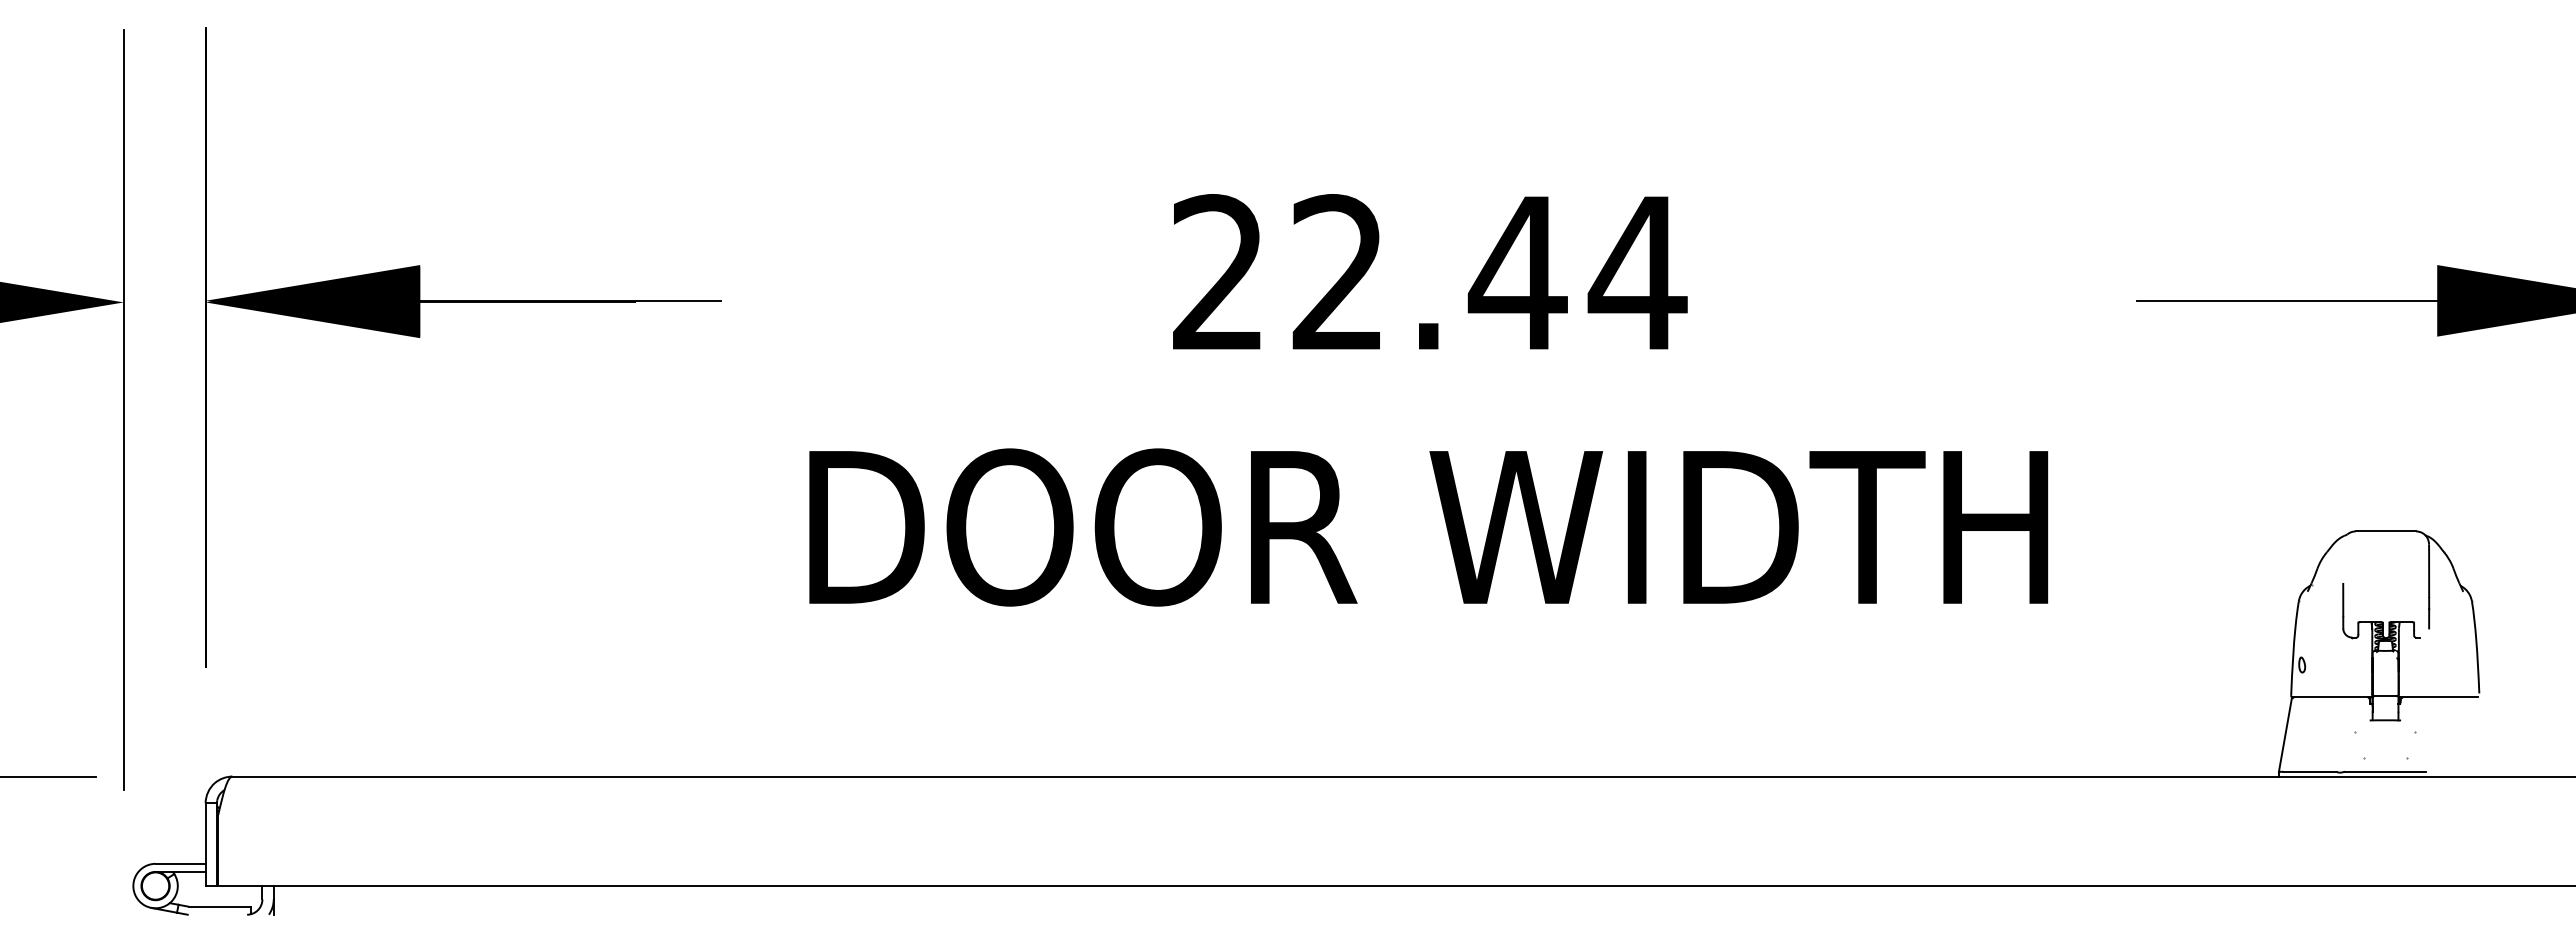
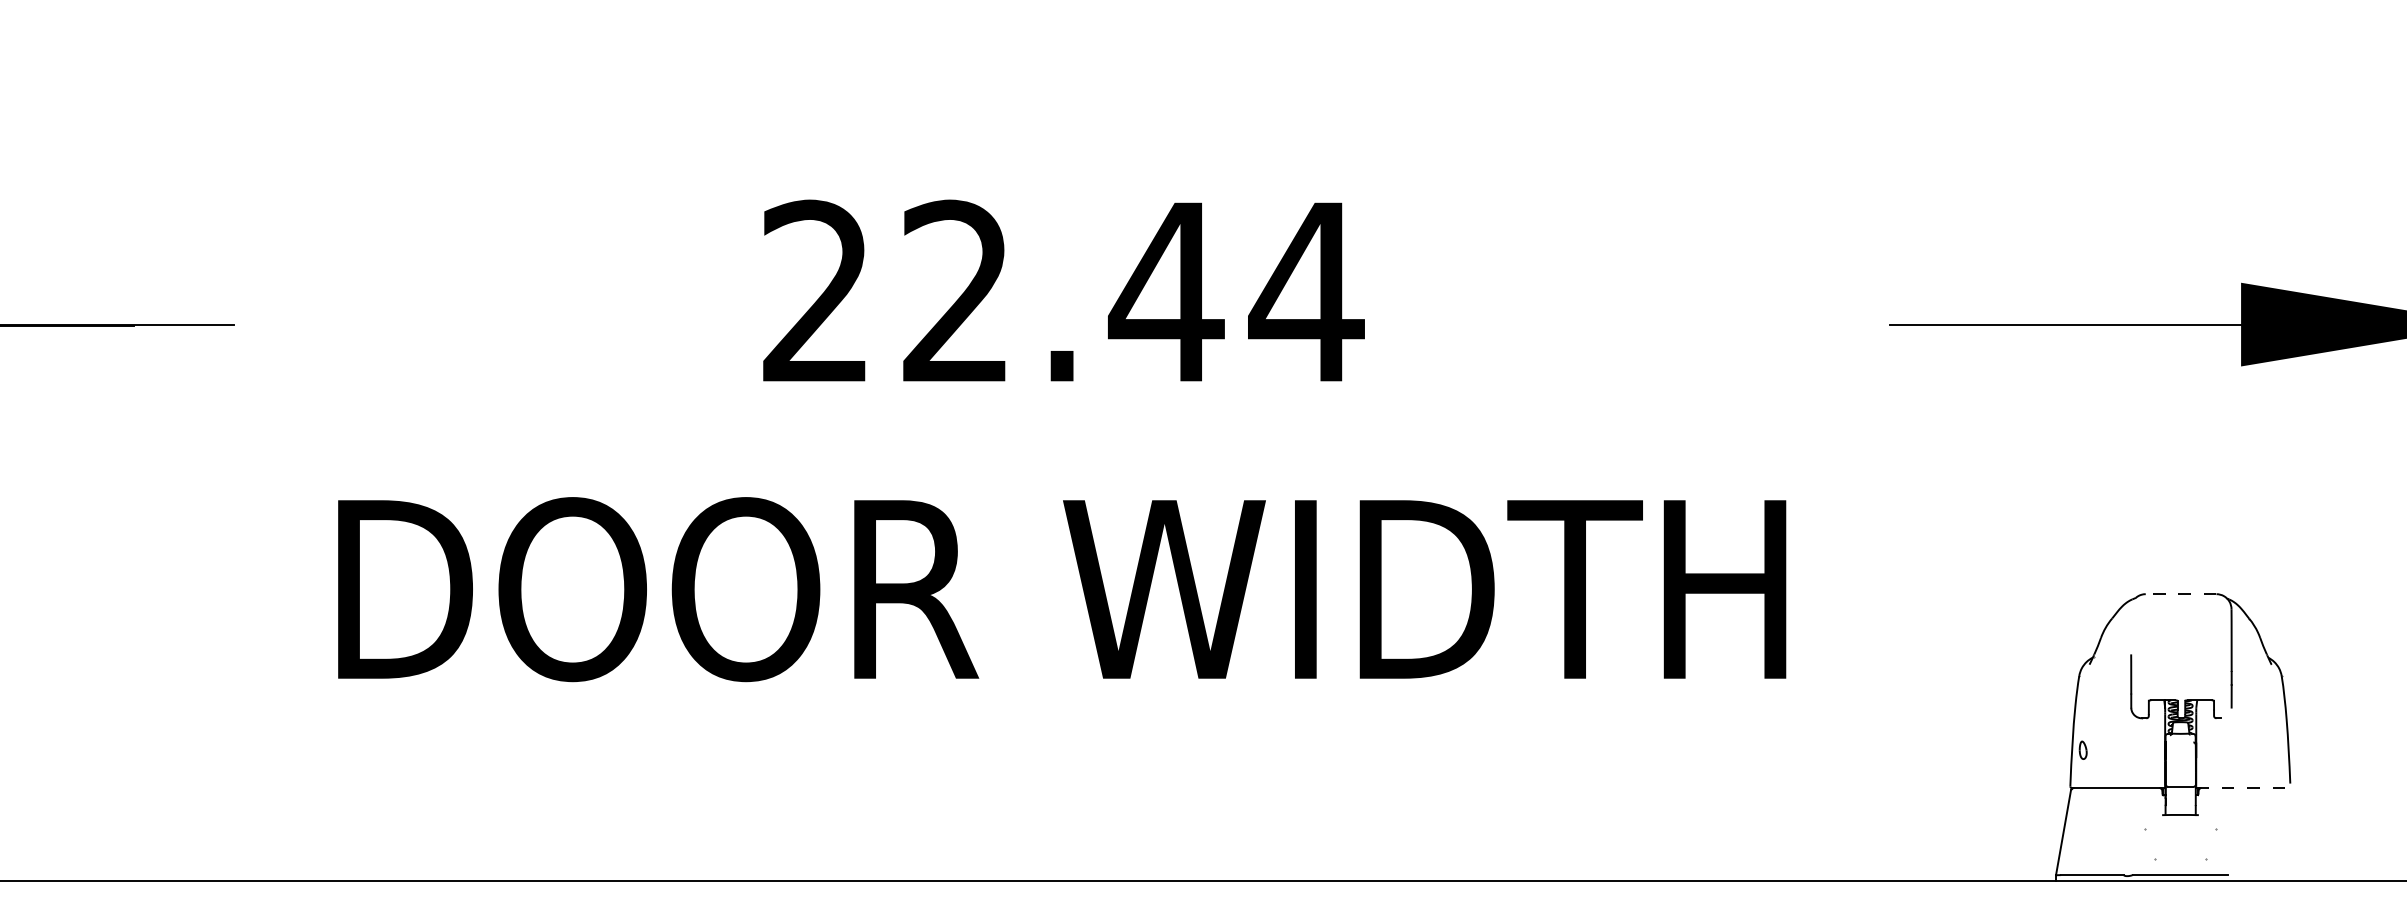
line: (2385, 531) -> (2180, 594), solid -> dashed
line: (2438, 697) -> (2242, 788), solid -> dashed

